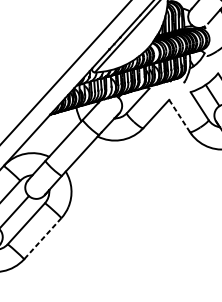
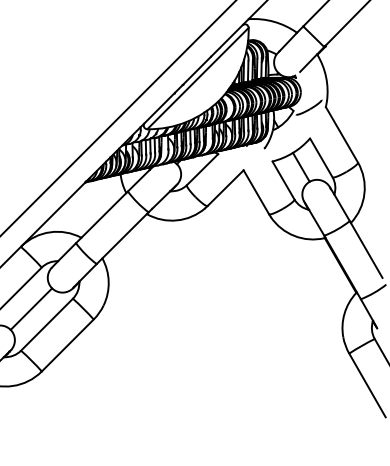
line: (179, 116) -> (256, 192), dashed -> solid
line: (42, 238) -> (67, 345), dashed -> solid

